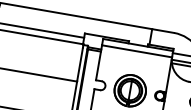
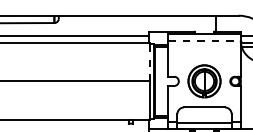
line: (138, 51) -> (205, 40), solid -> dashed
line: (80, 64) -> (149, 63), solid -> dashed

